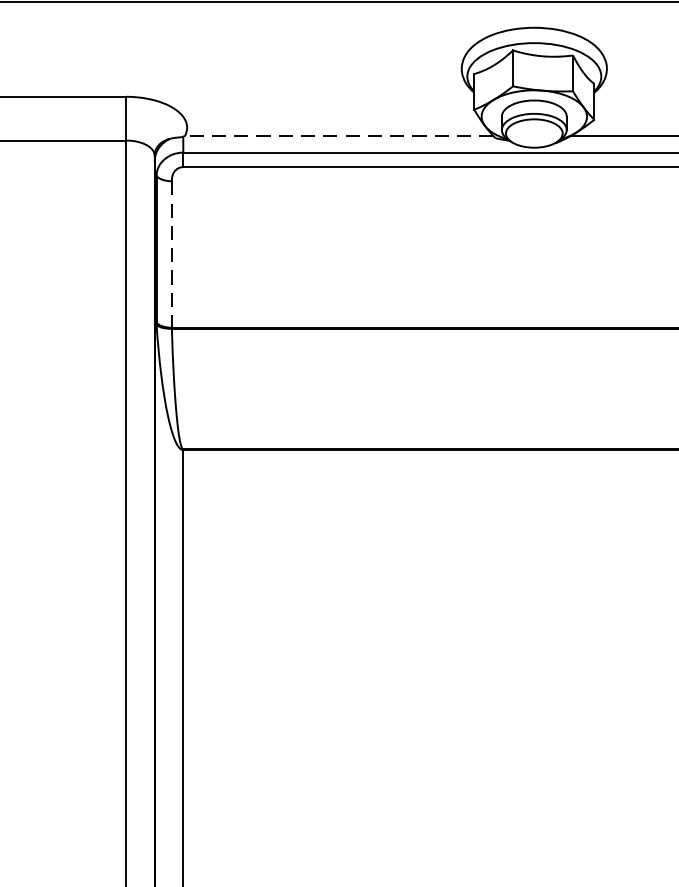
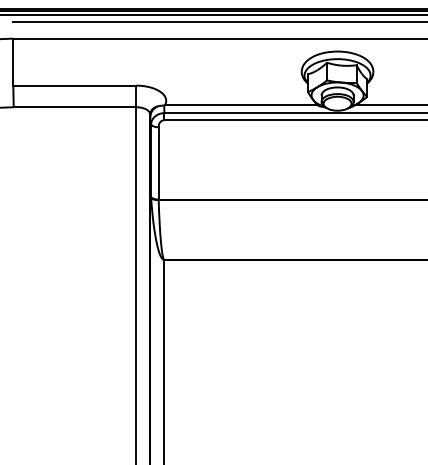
line: (337, 135) -> (240, 104), dashed -> solid
line: (171, 254) -> (158, 163), dashed -> solid

